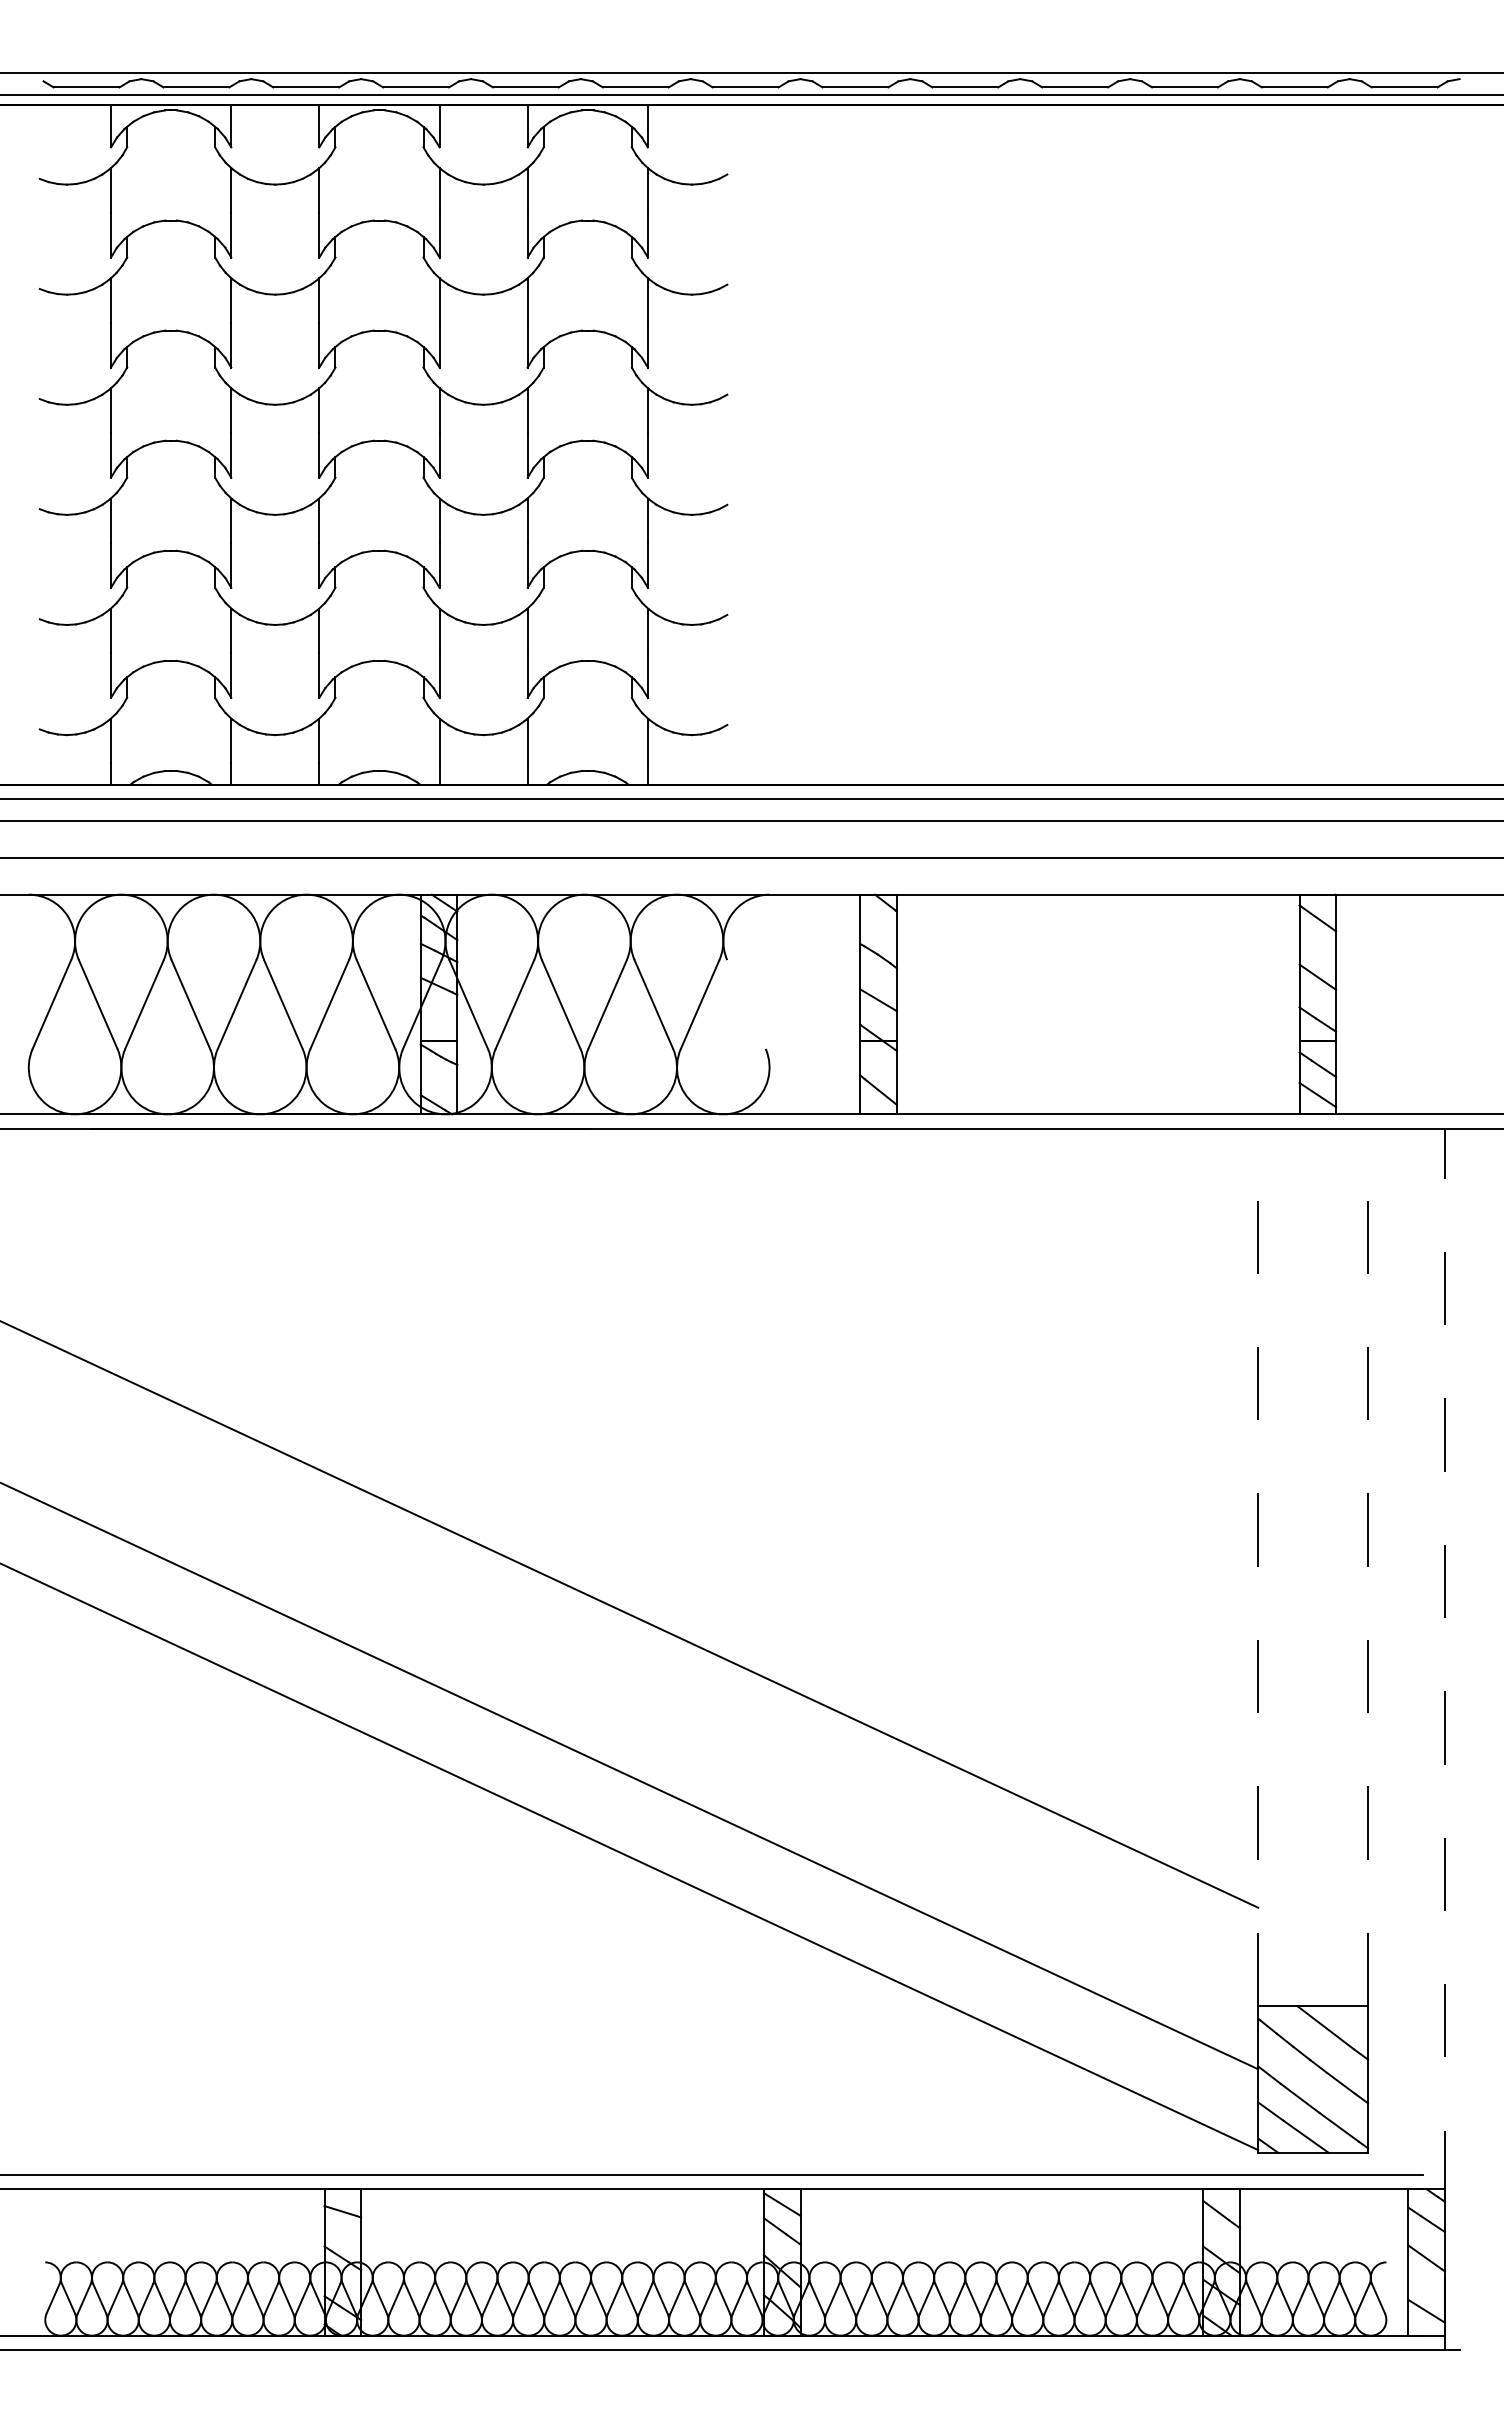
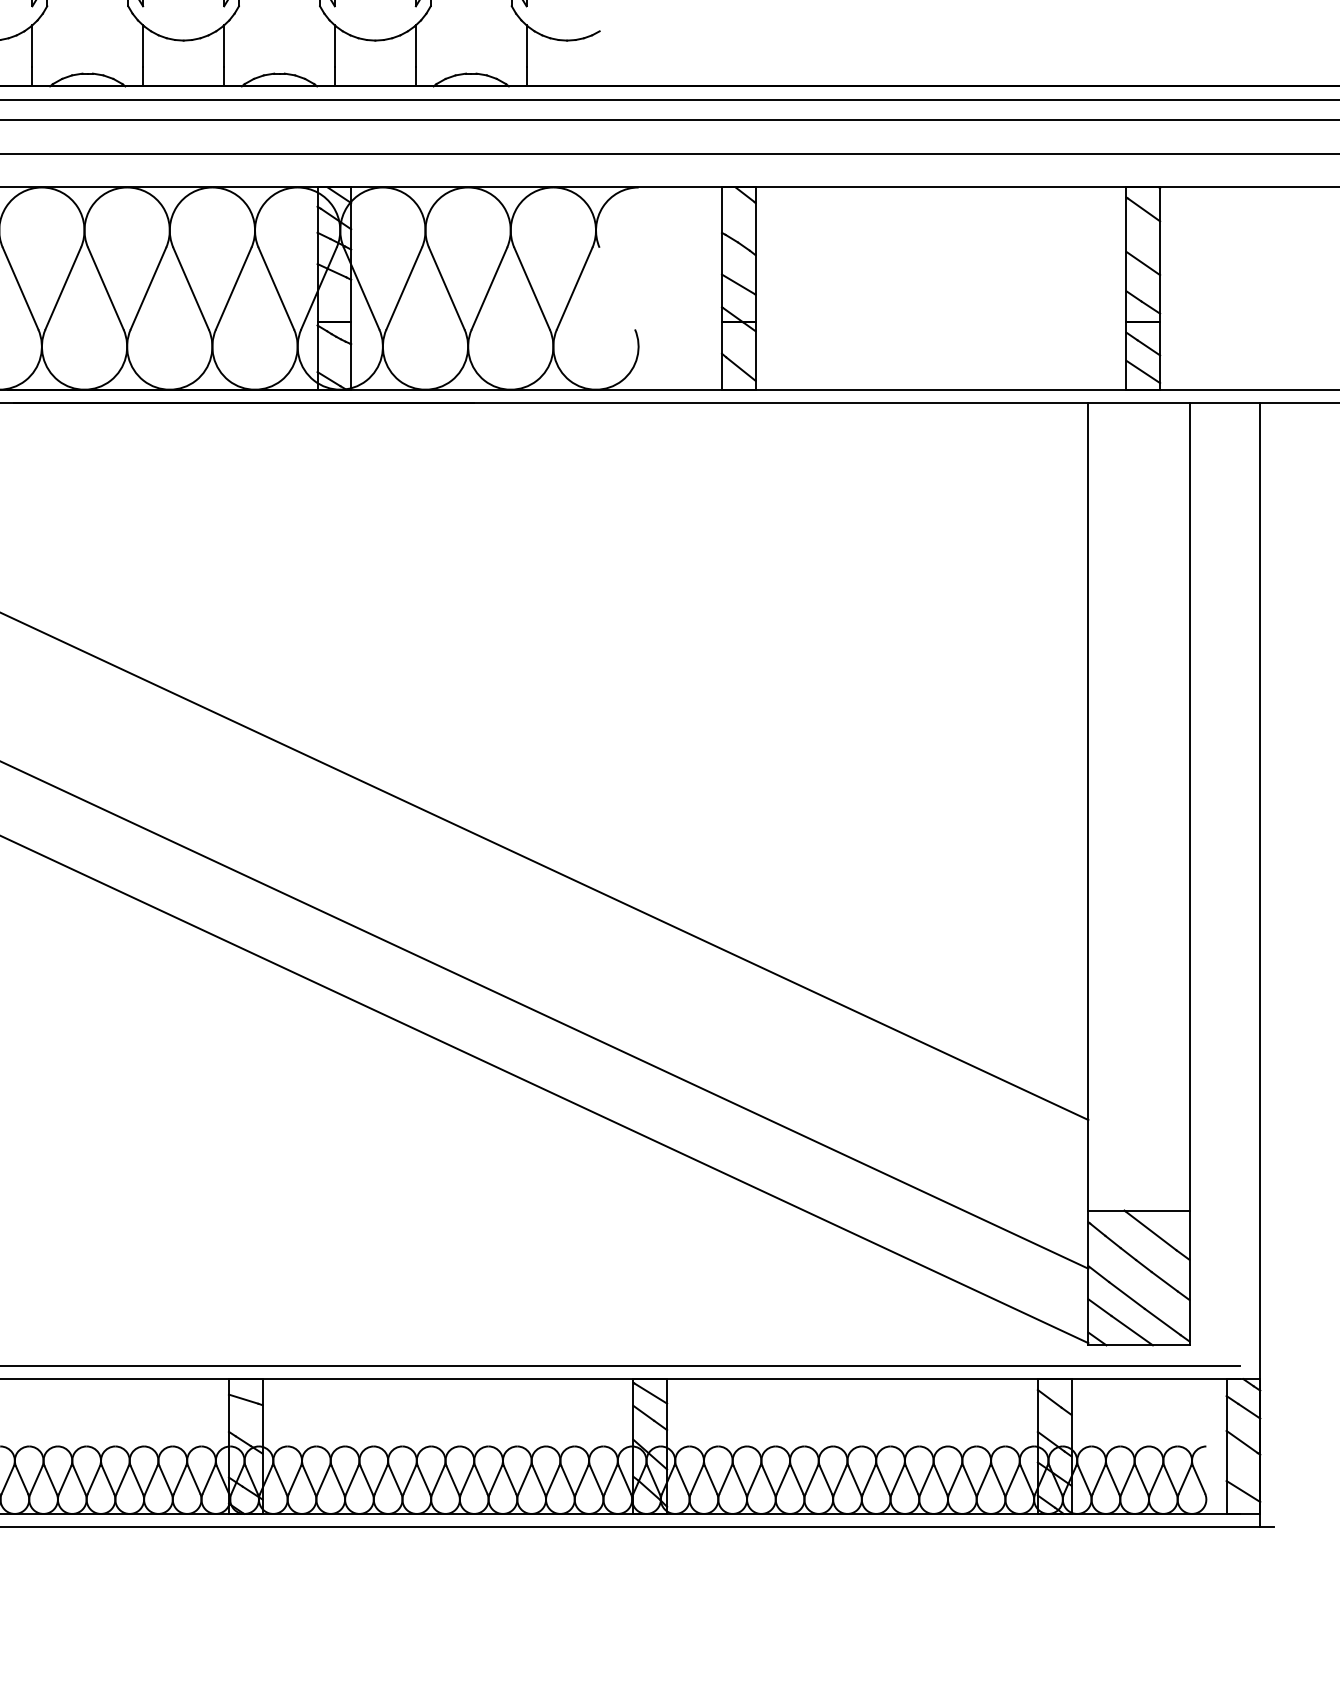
line: (1258, 1567) -> (1088, 806), dashed -> solid
line: (1368, 1567) -> (1189, 806), dashed -> solid
line: (1444, 1739) -> (1259, 965), dashed -> solid

